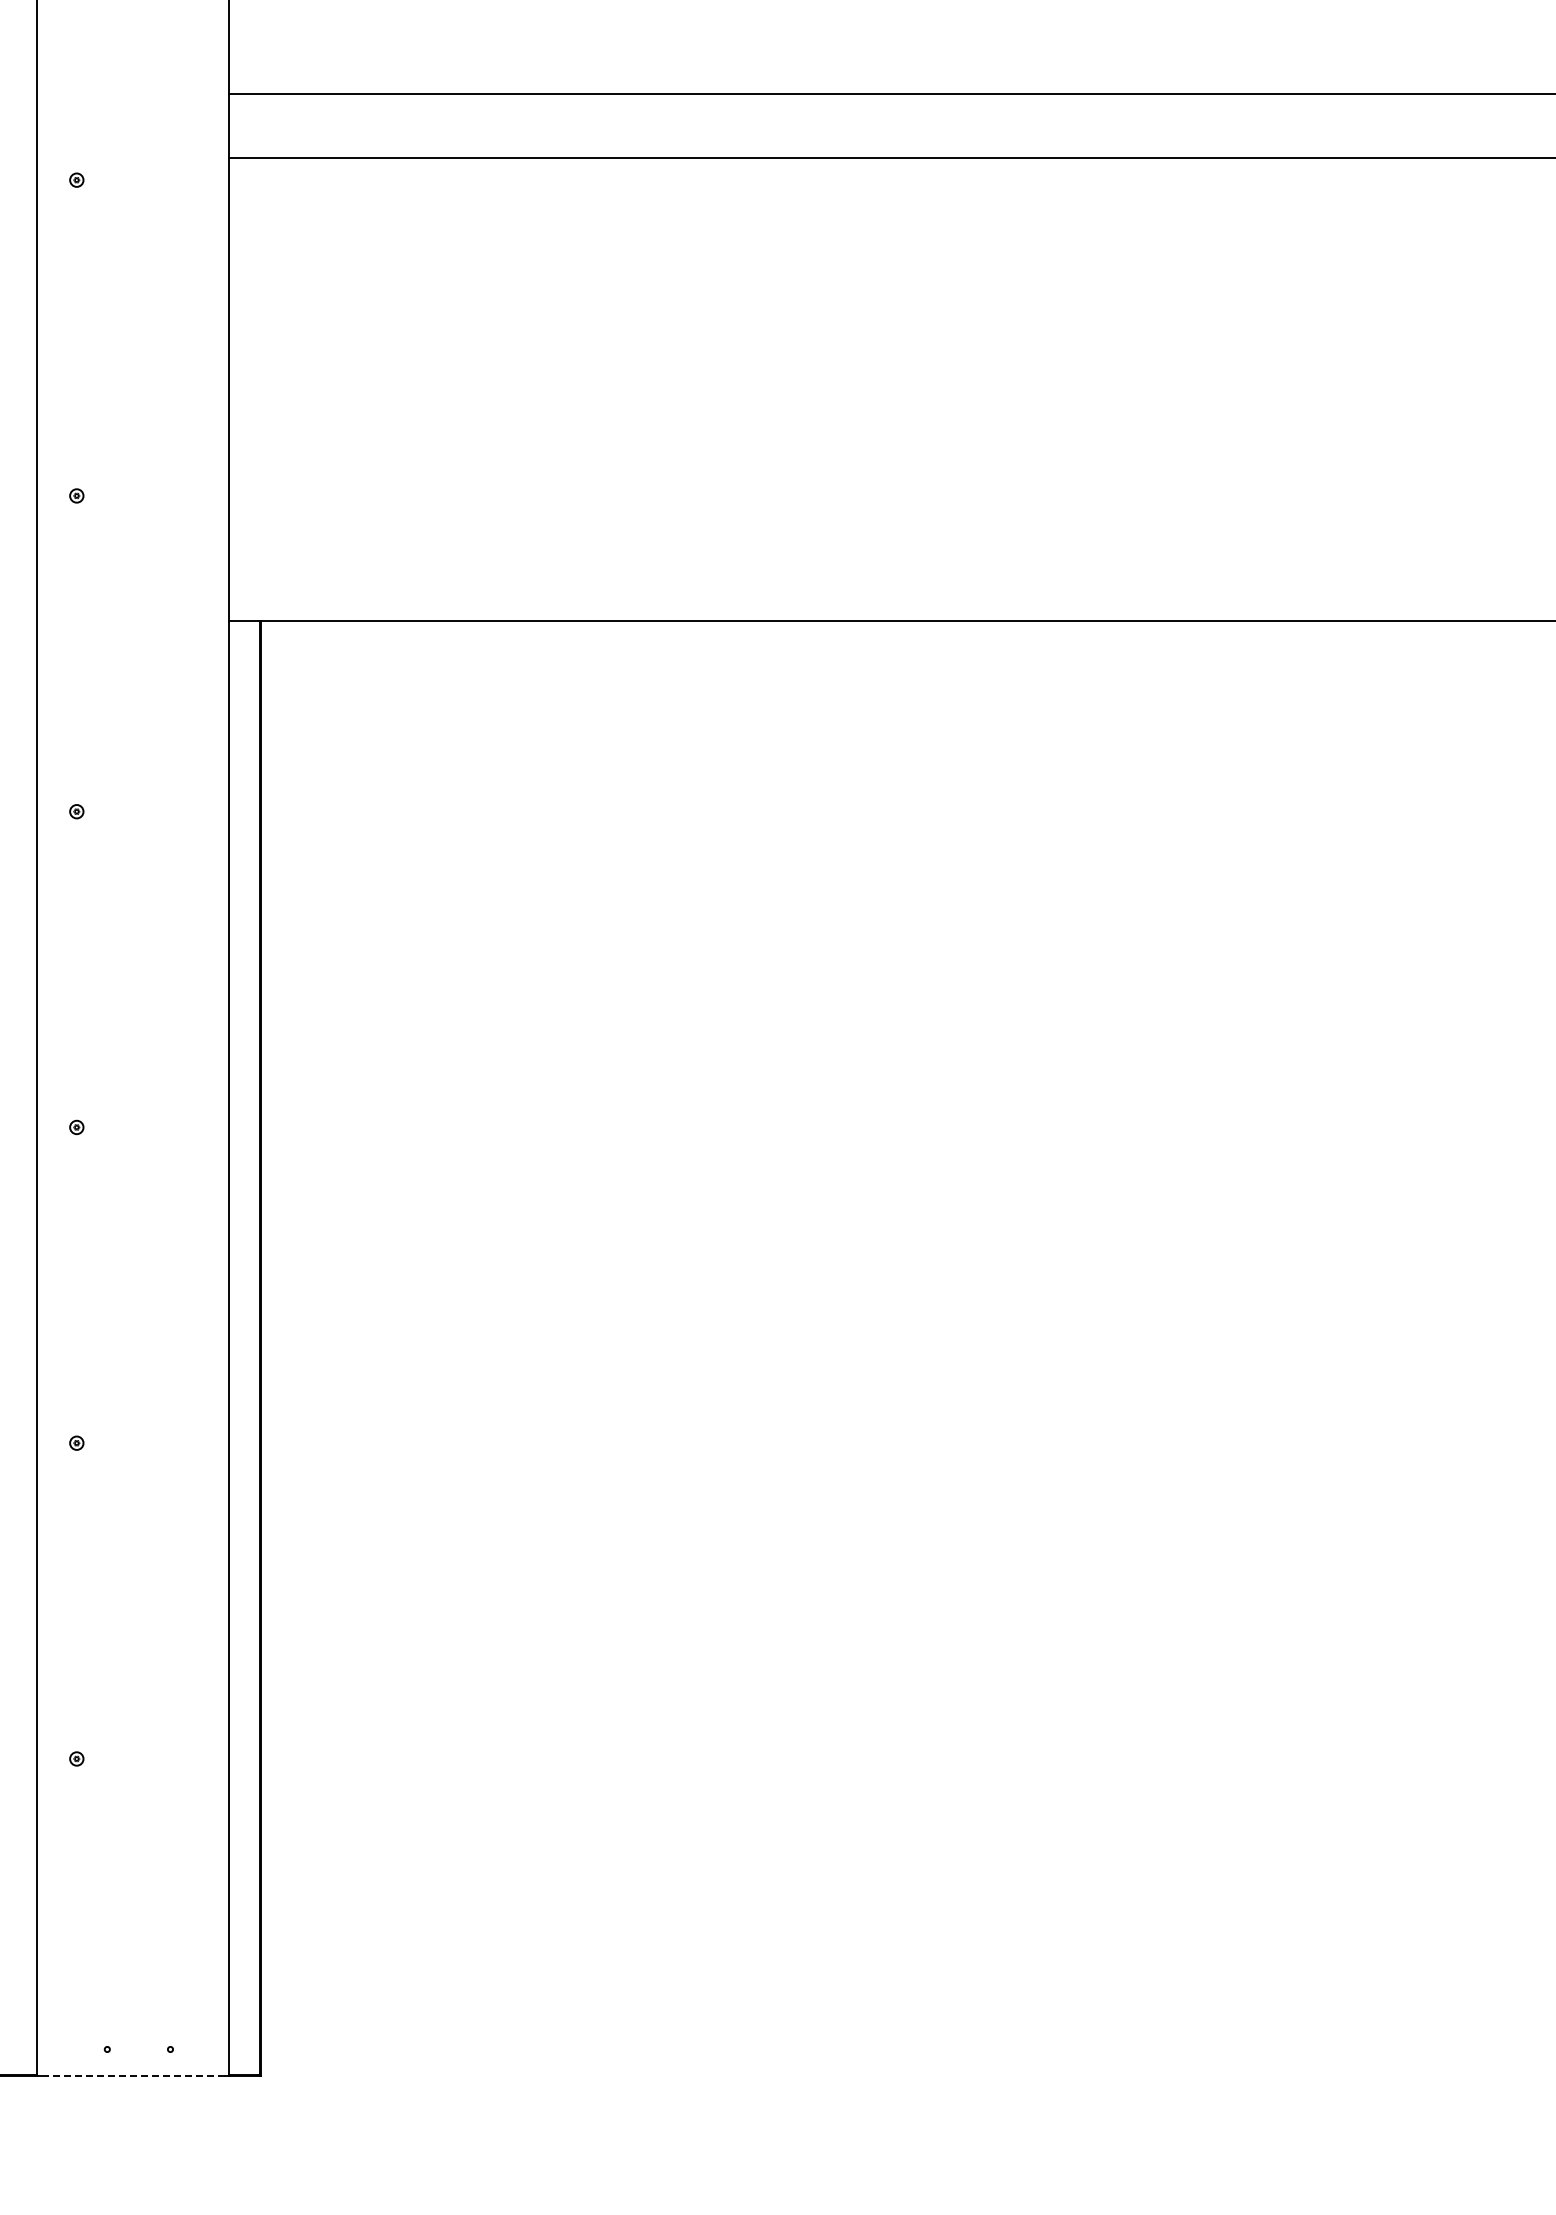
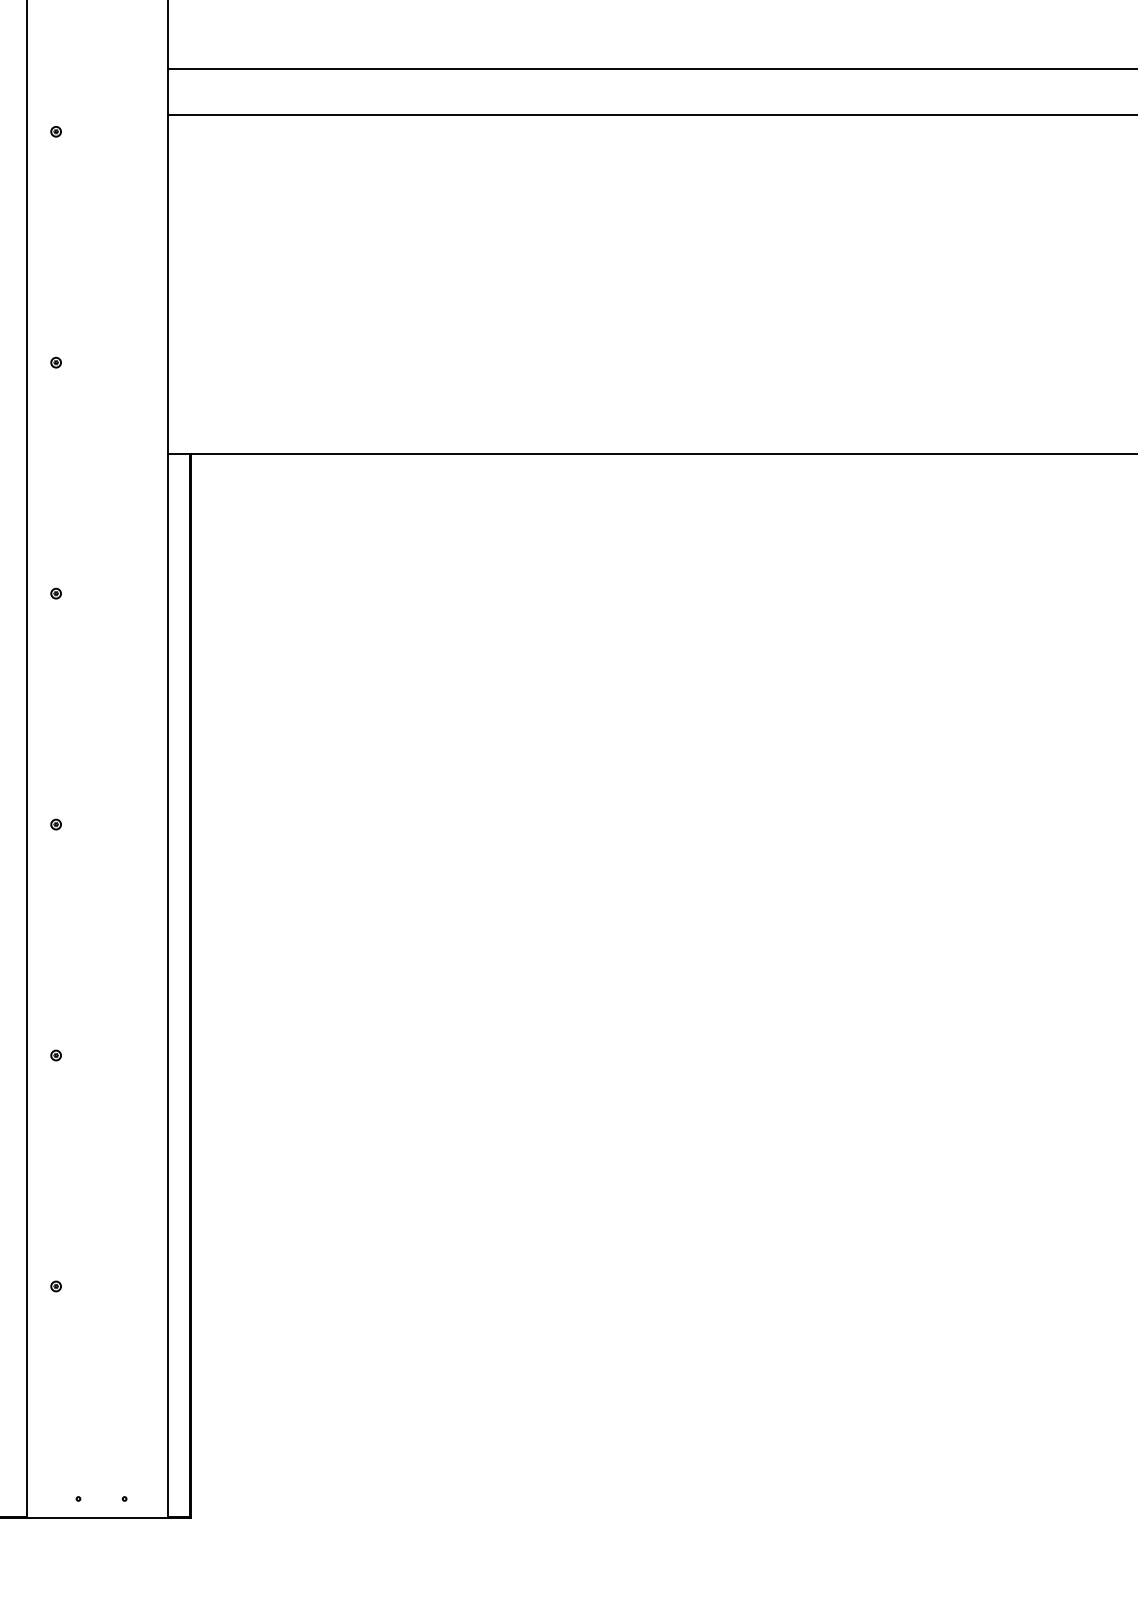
line: (132, 2075) -> (96, 1517), dashed -> solid

